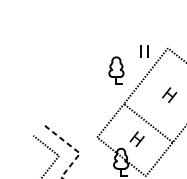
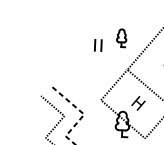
part: (144, 51) -> (97, 45), moved
part: (116, 70) -> (121, 38), size x0.7

